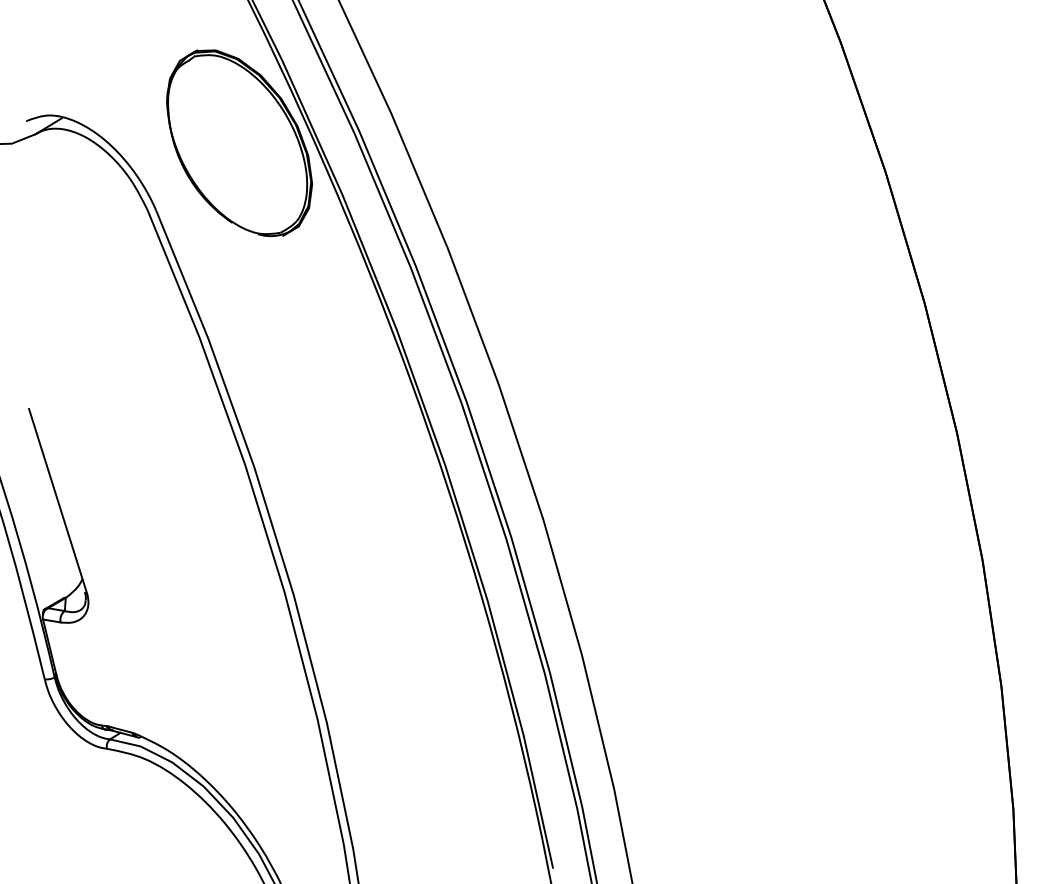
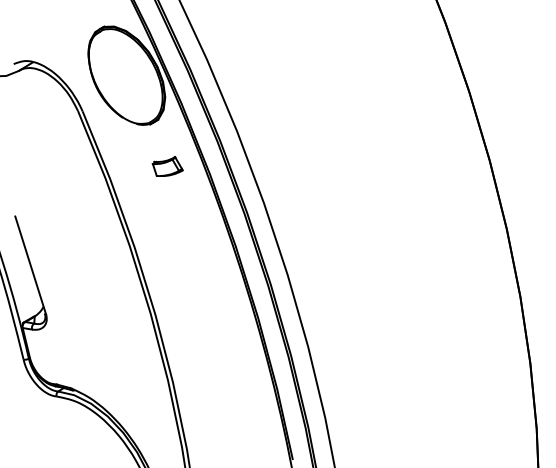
part: (316, 314) -> (167, 166), added

